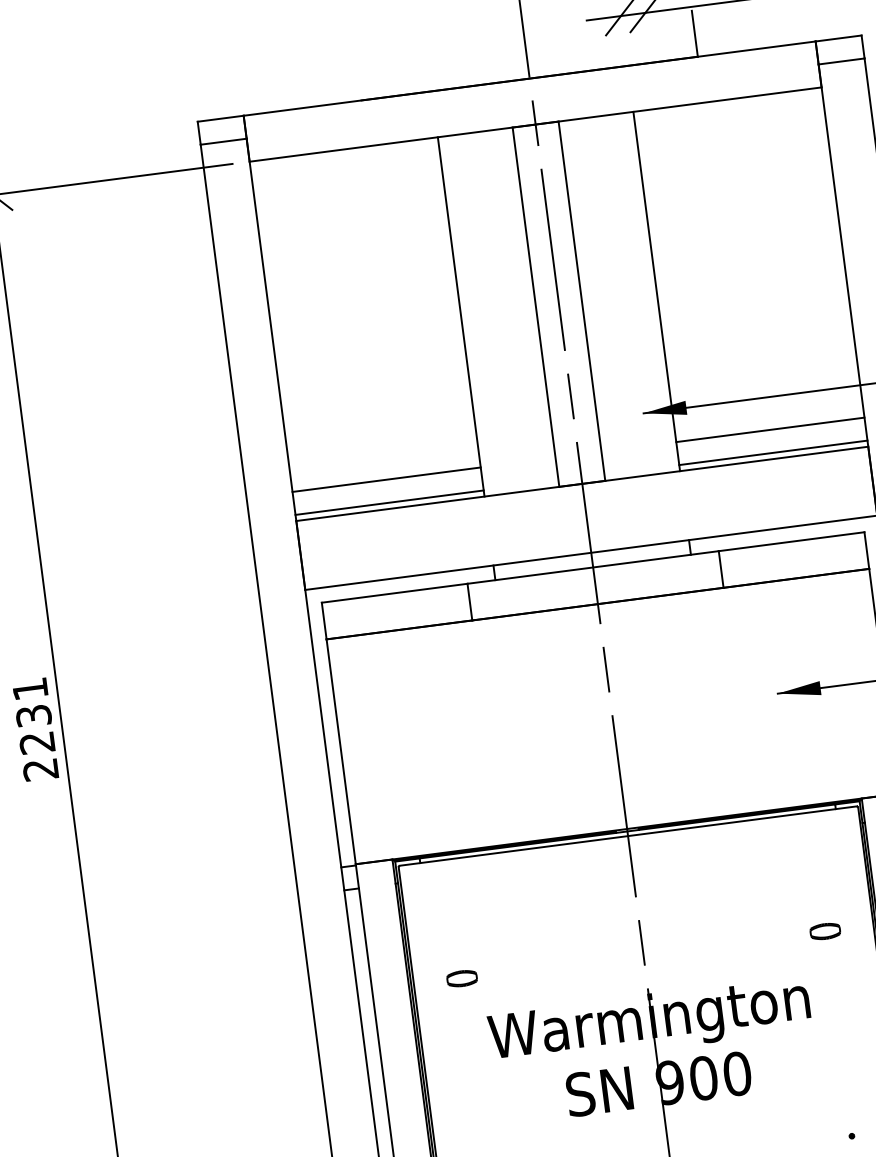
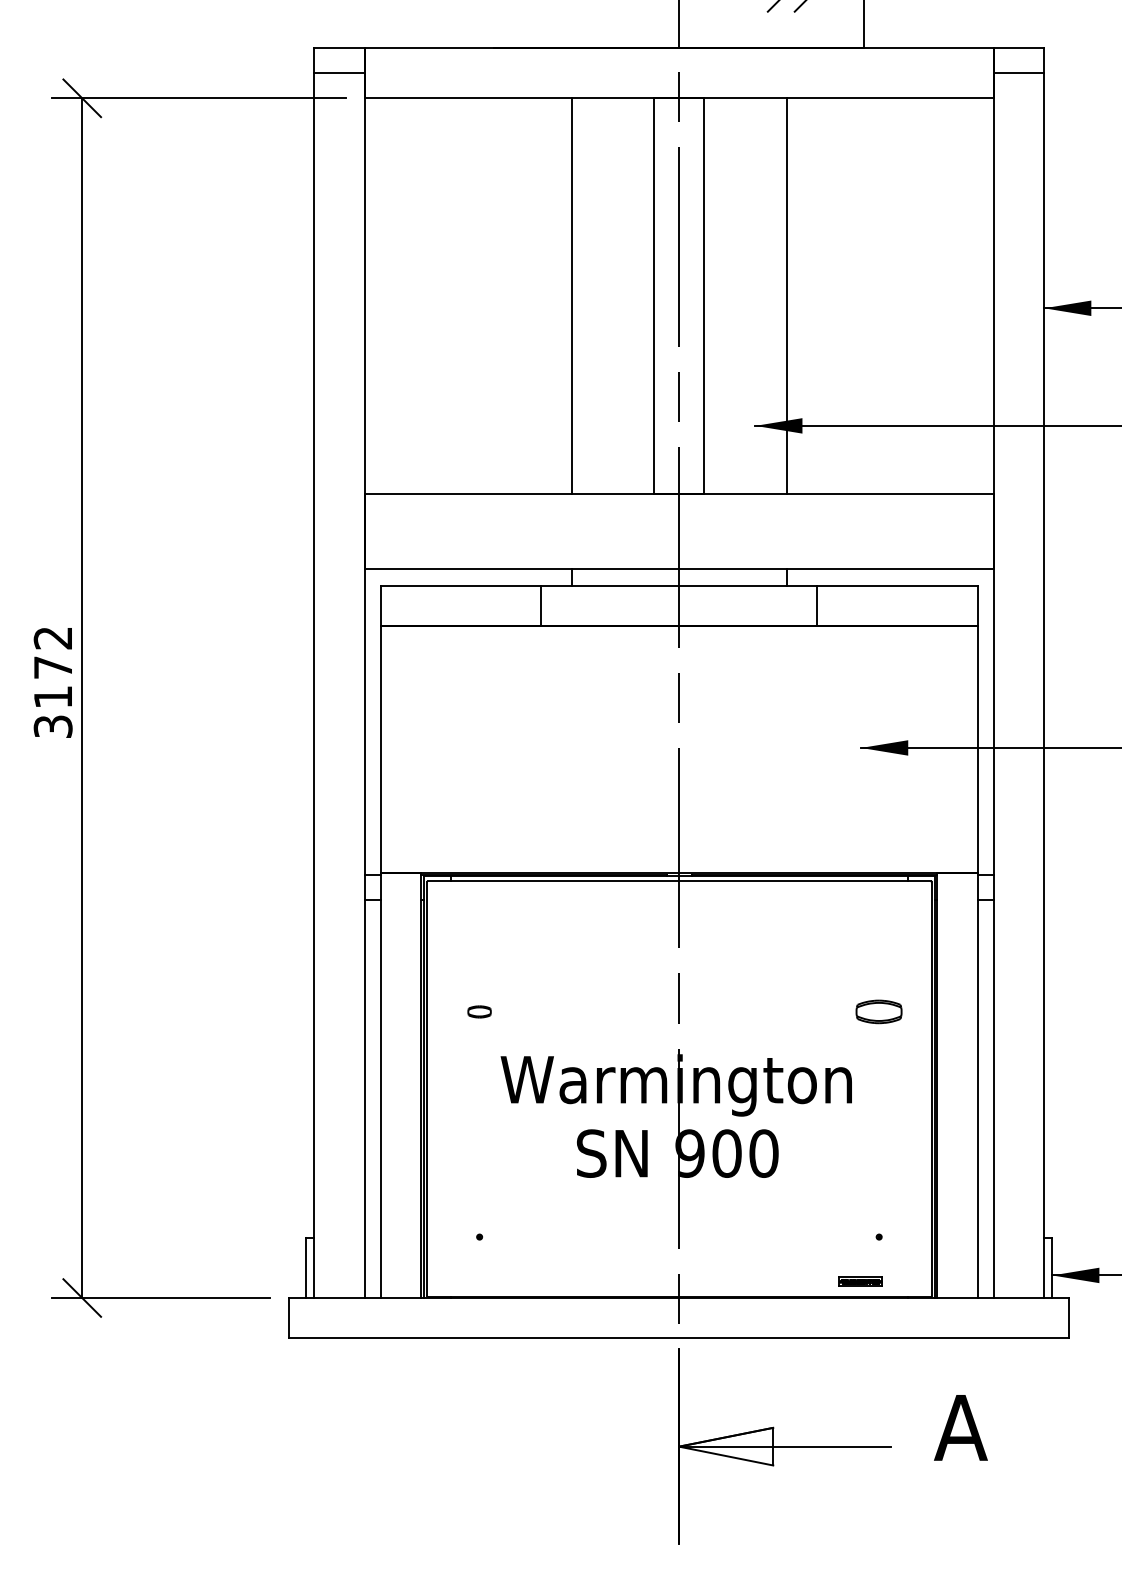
line: (769, 429) -> (889, 461), removed
line: (772, 452) -> (889, 486), removed
line: (386, 479) -> (467, 461), removed
line: (389, 502) -> (467, 486), removed
text: (34, 729) -> (52, 682), 2231 -> 3172
part: (825, 931) -> (879, 1011), size x1.4
part: (461, 978) -> (479, 1011), size x0.7

